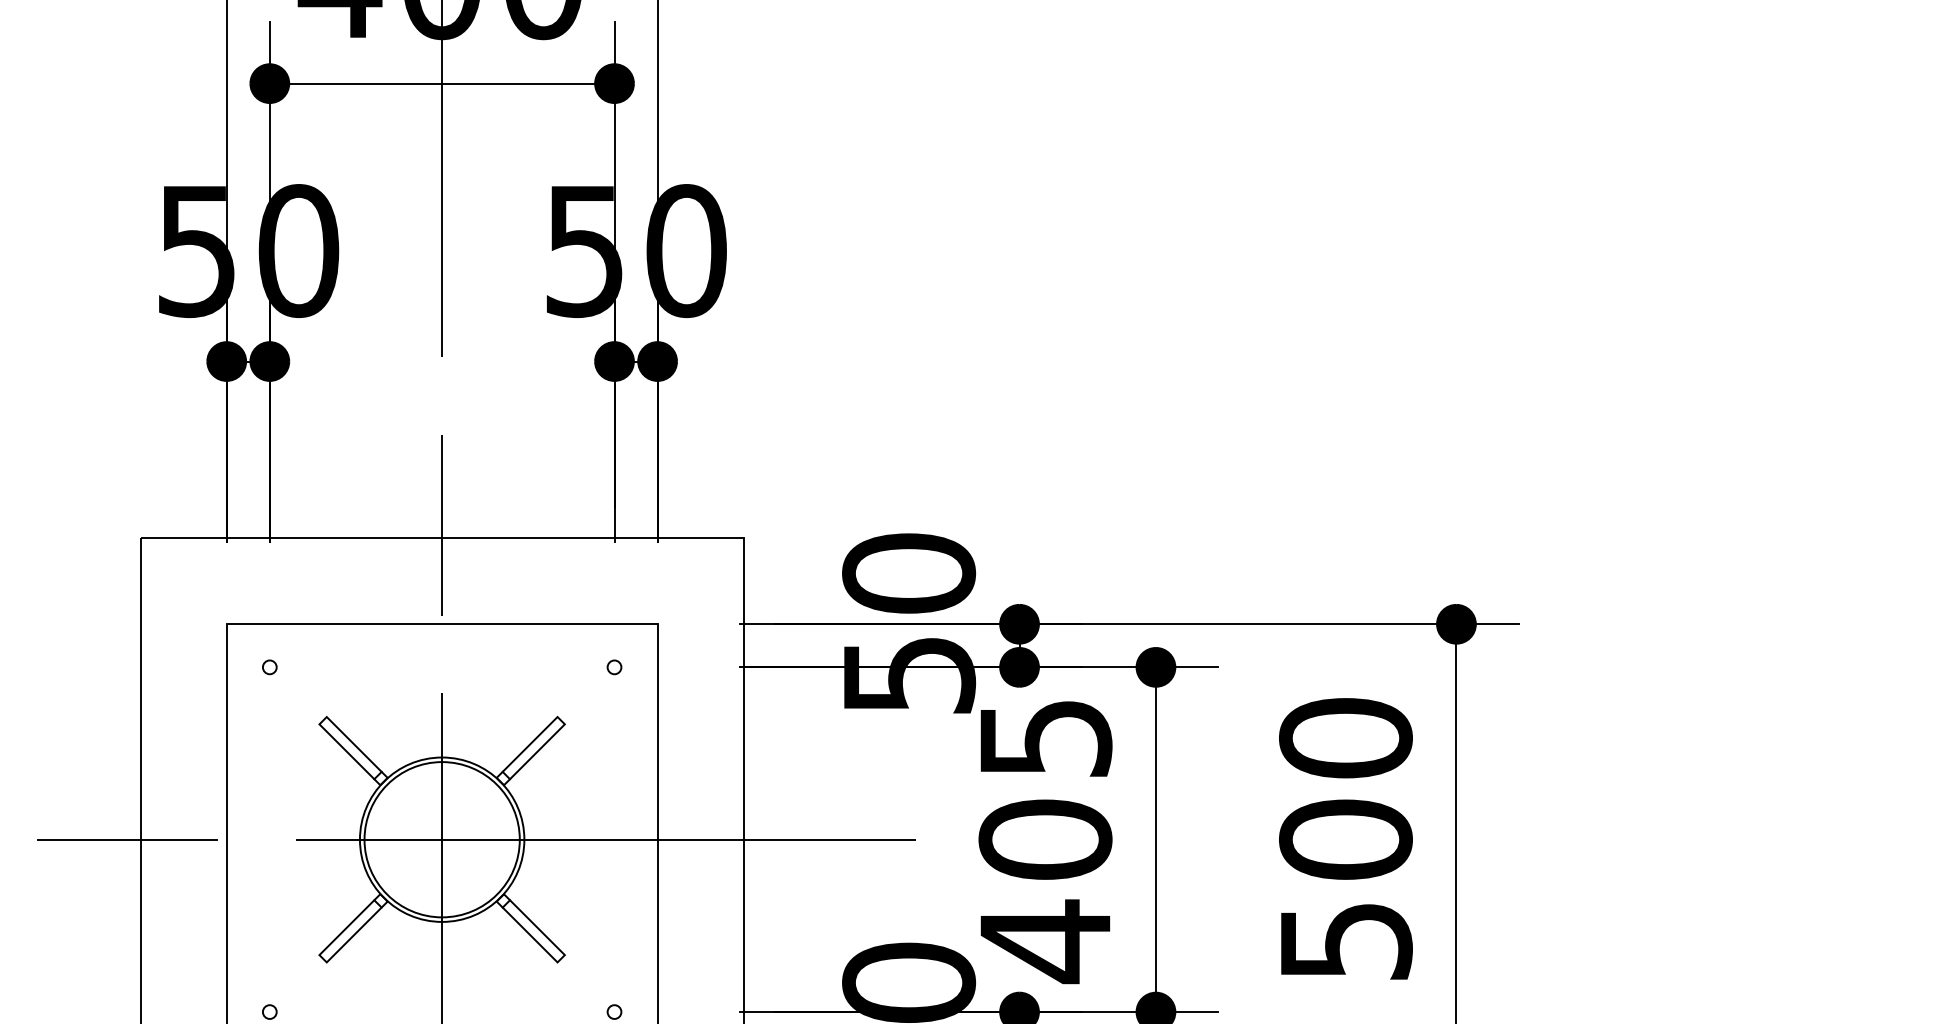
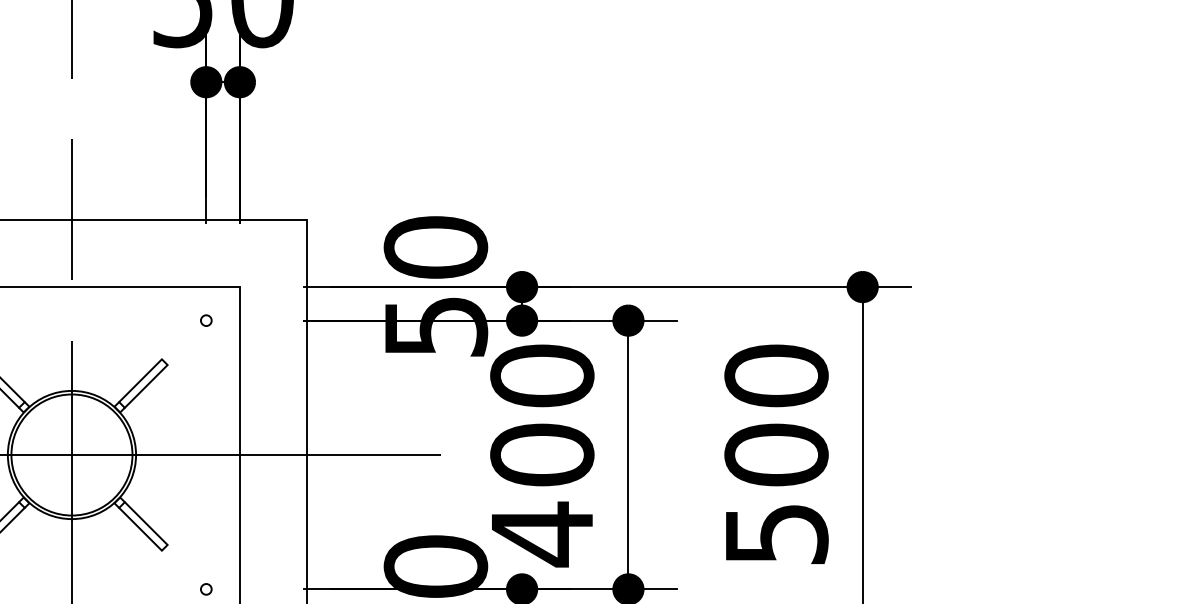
text: (1045, 738) -> (542, 376), 405 -> 400

